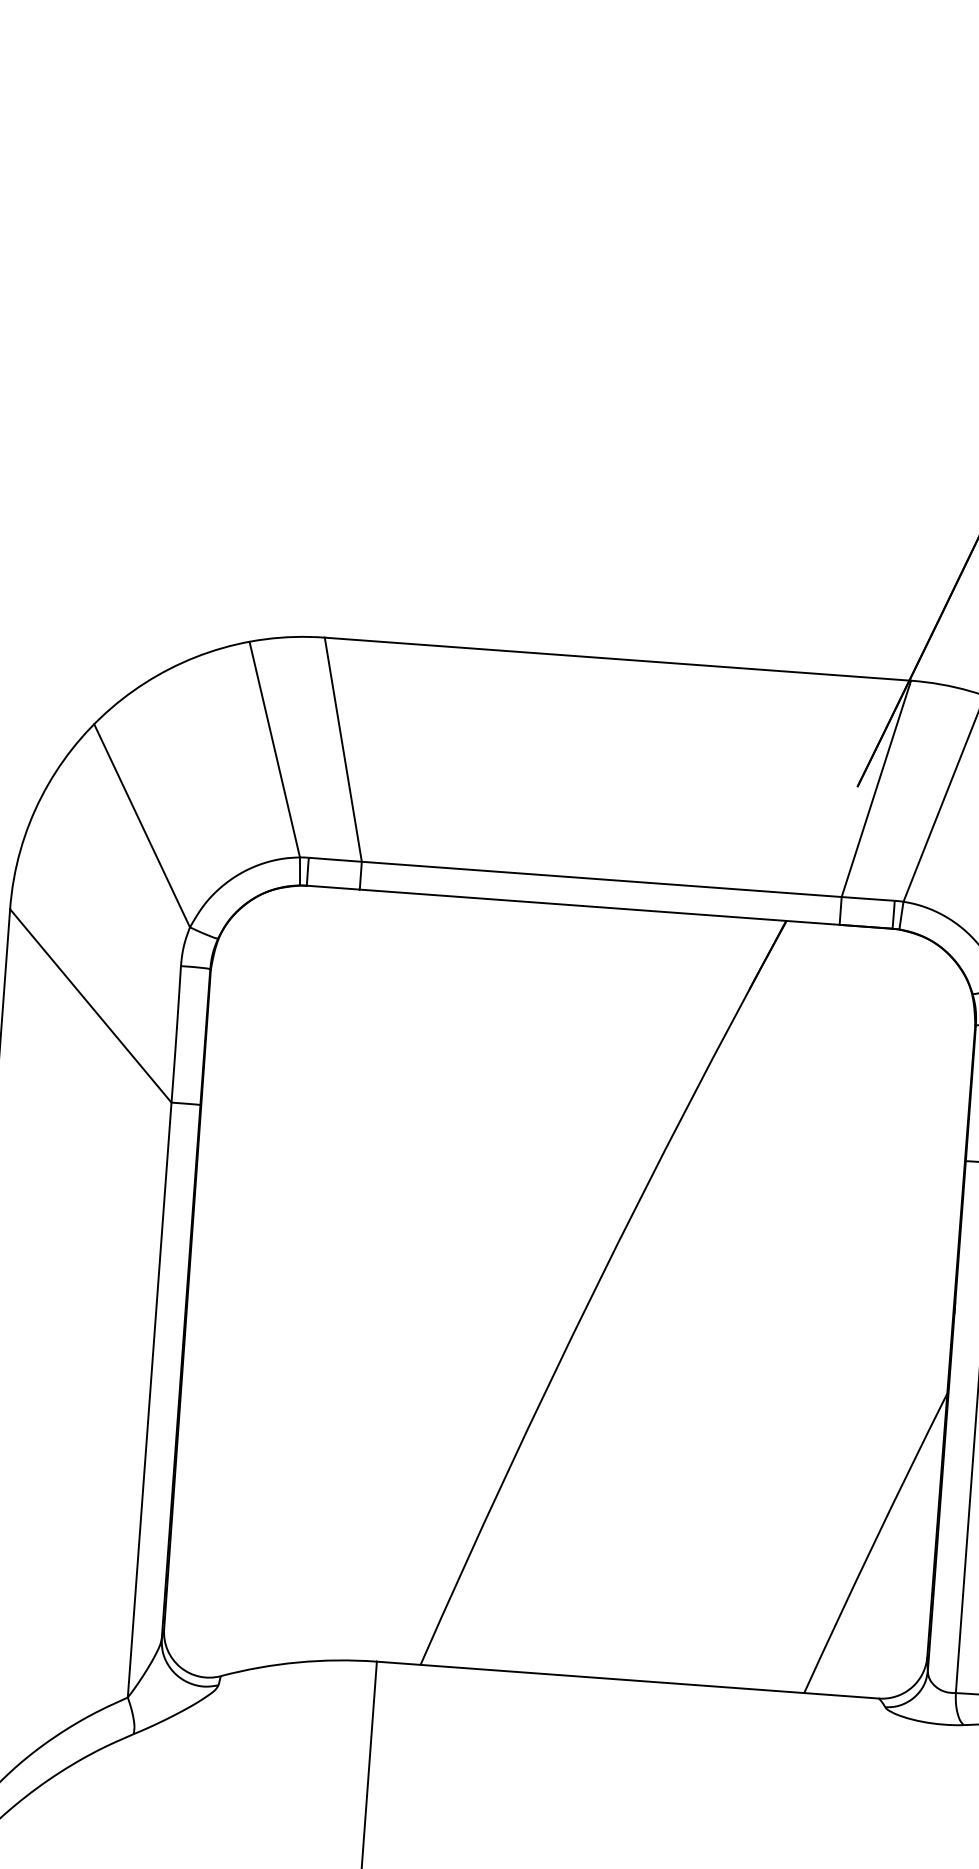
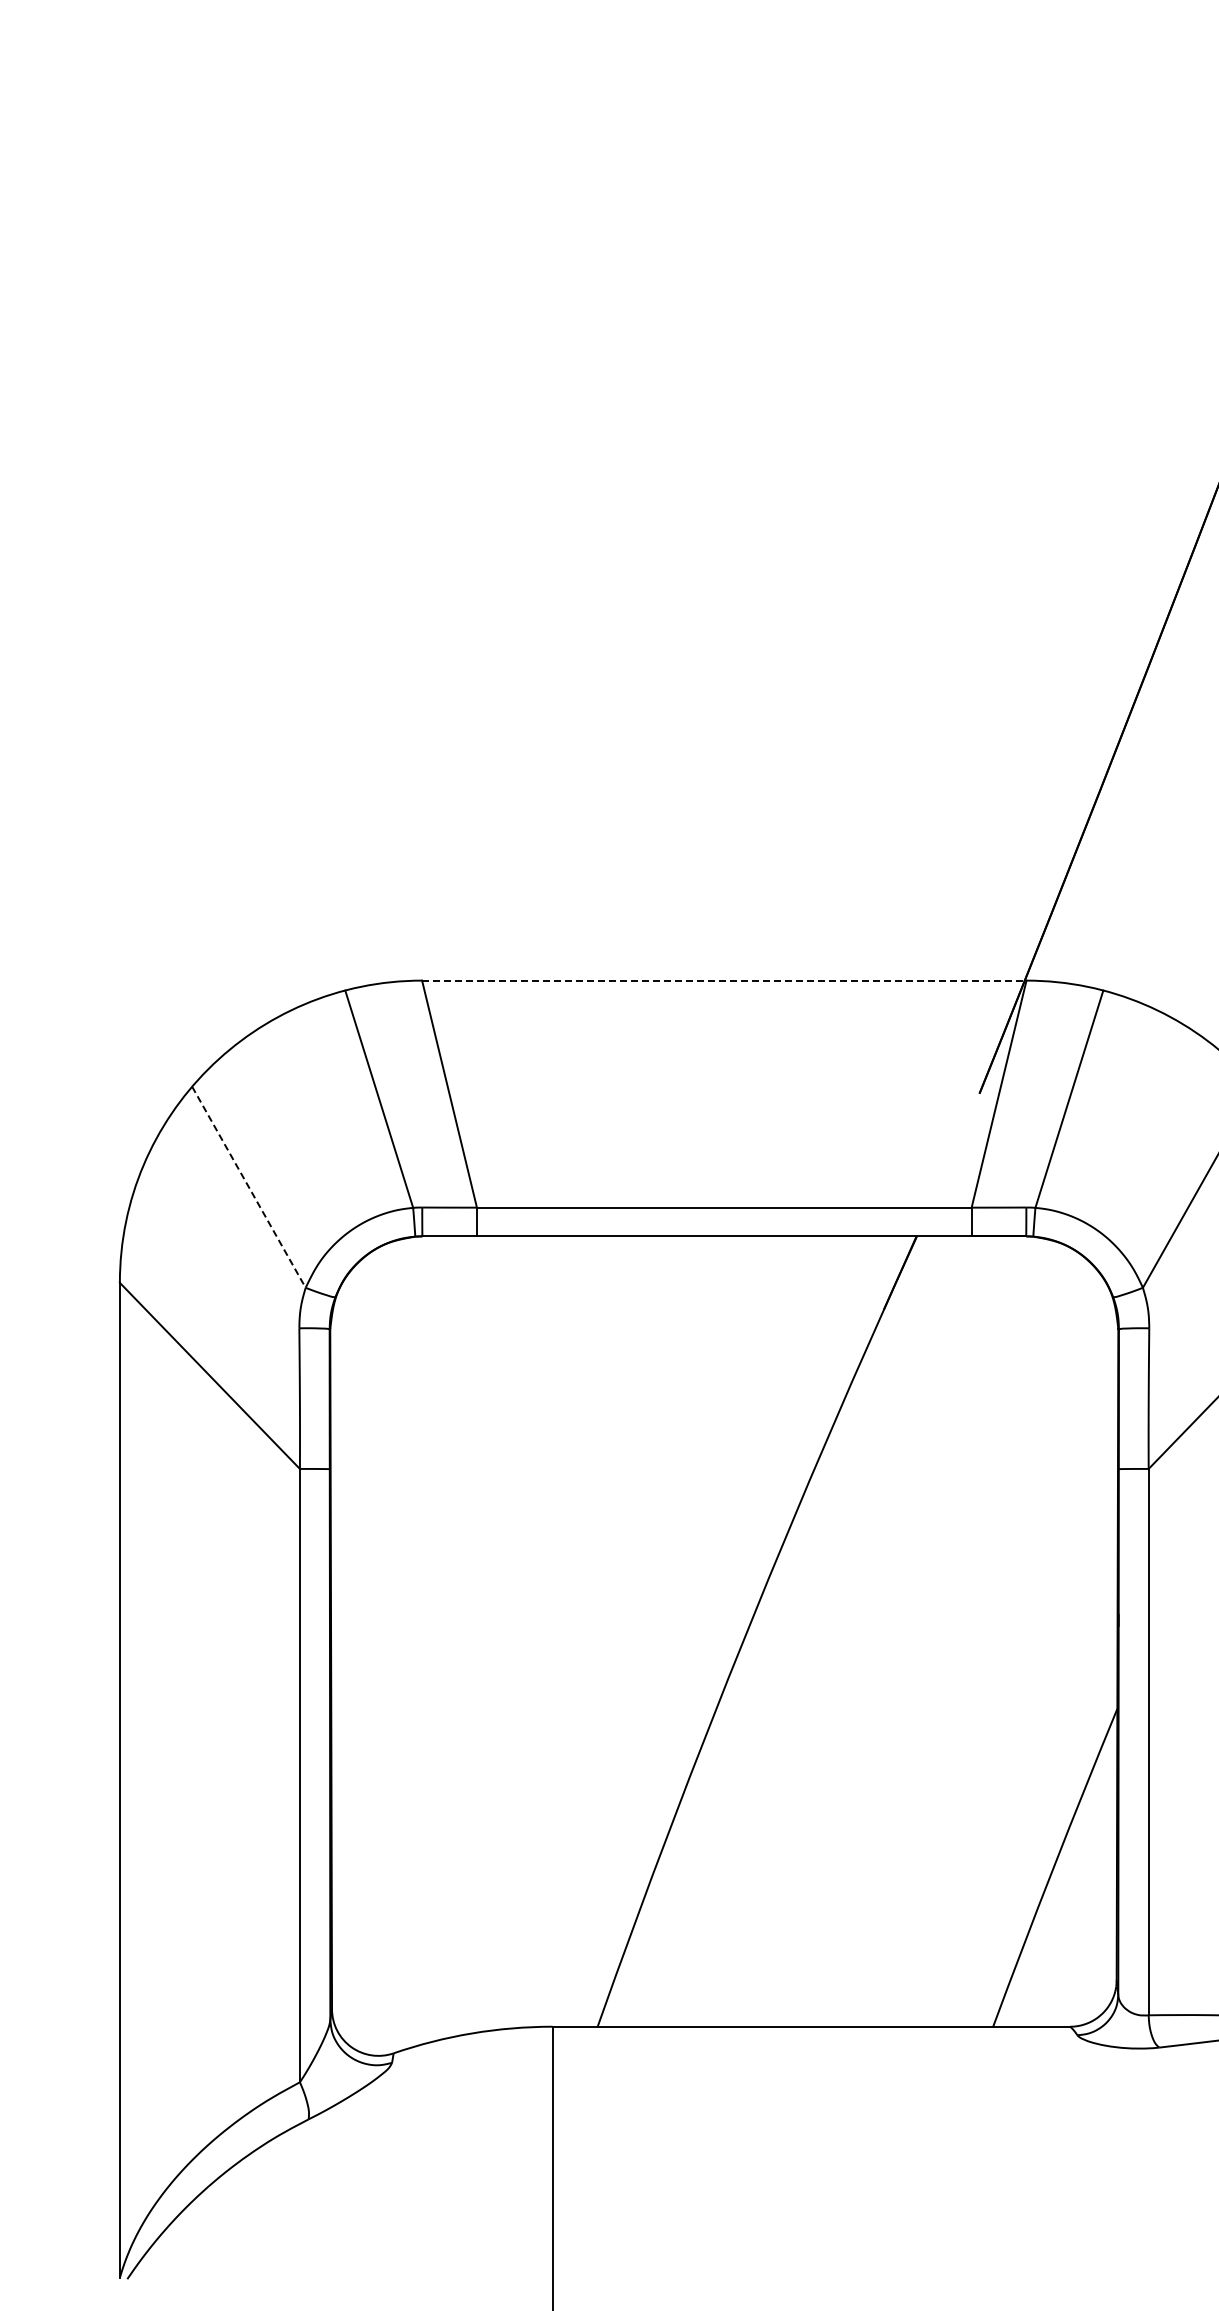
line: (618, 659) -> (724, 980), solid -> dashed
line: (142, 826) -> (249, 1187), solid -> dashed

